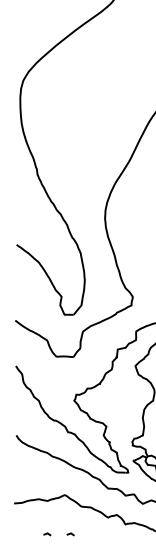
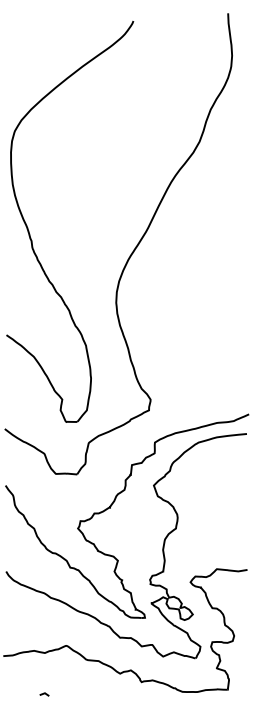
line: (70, 534) -> (73, 694), removed

